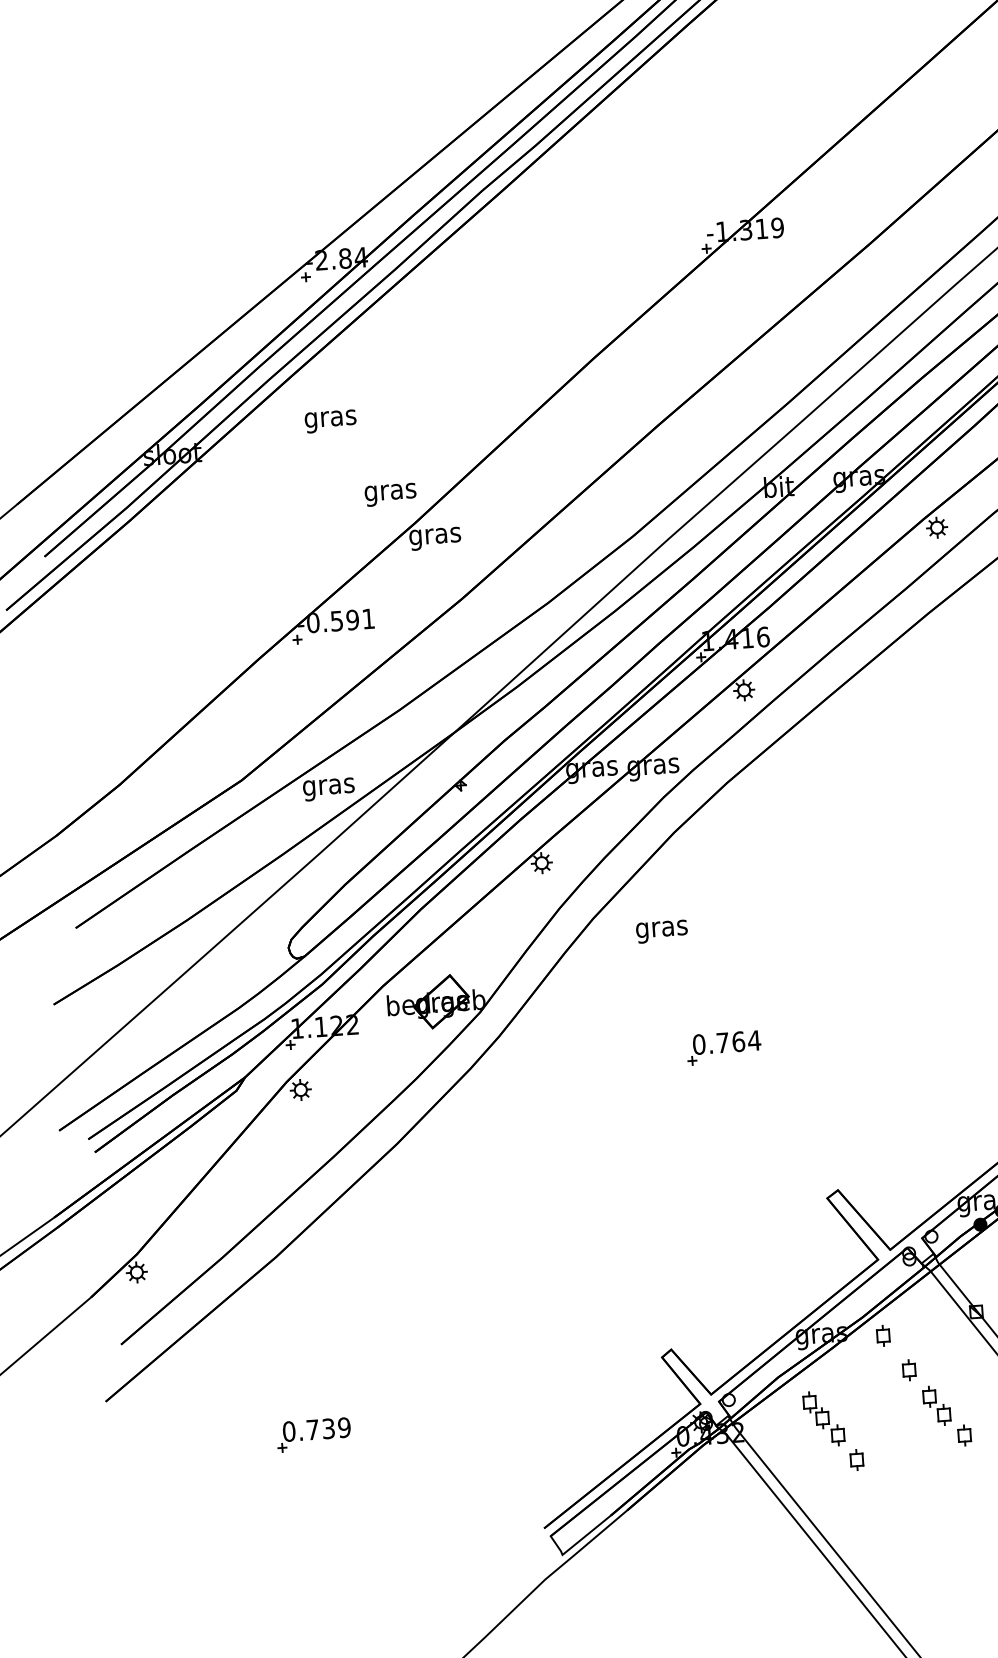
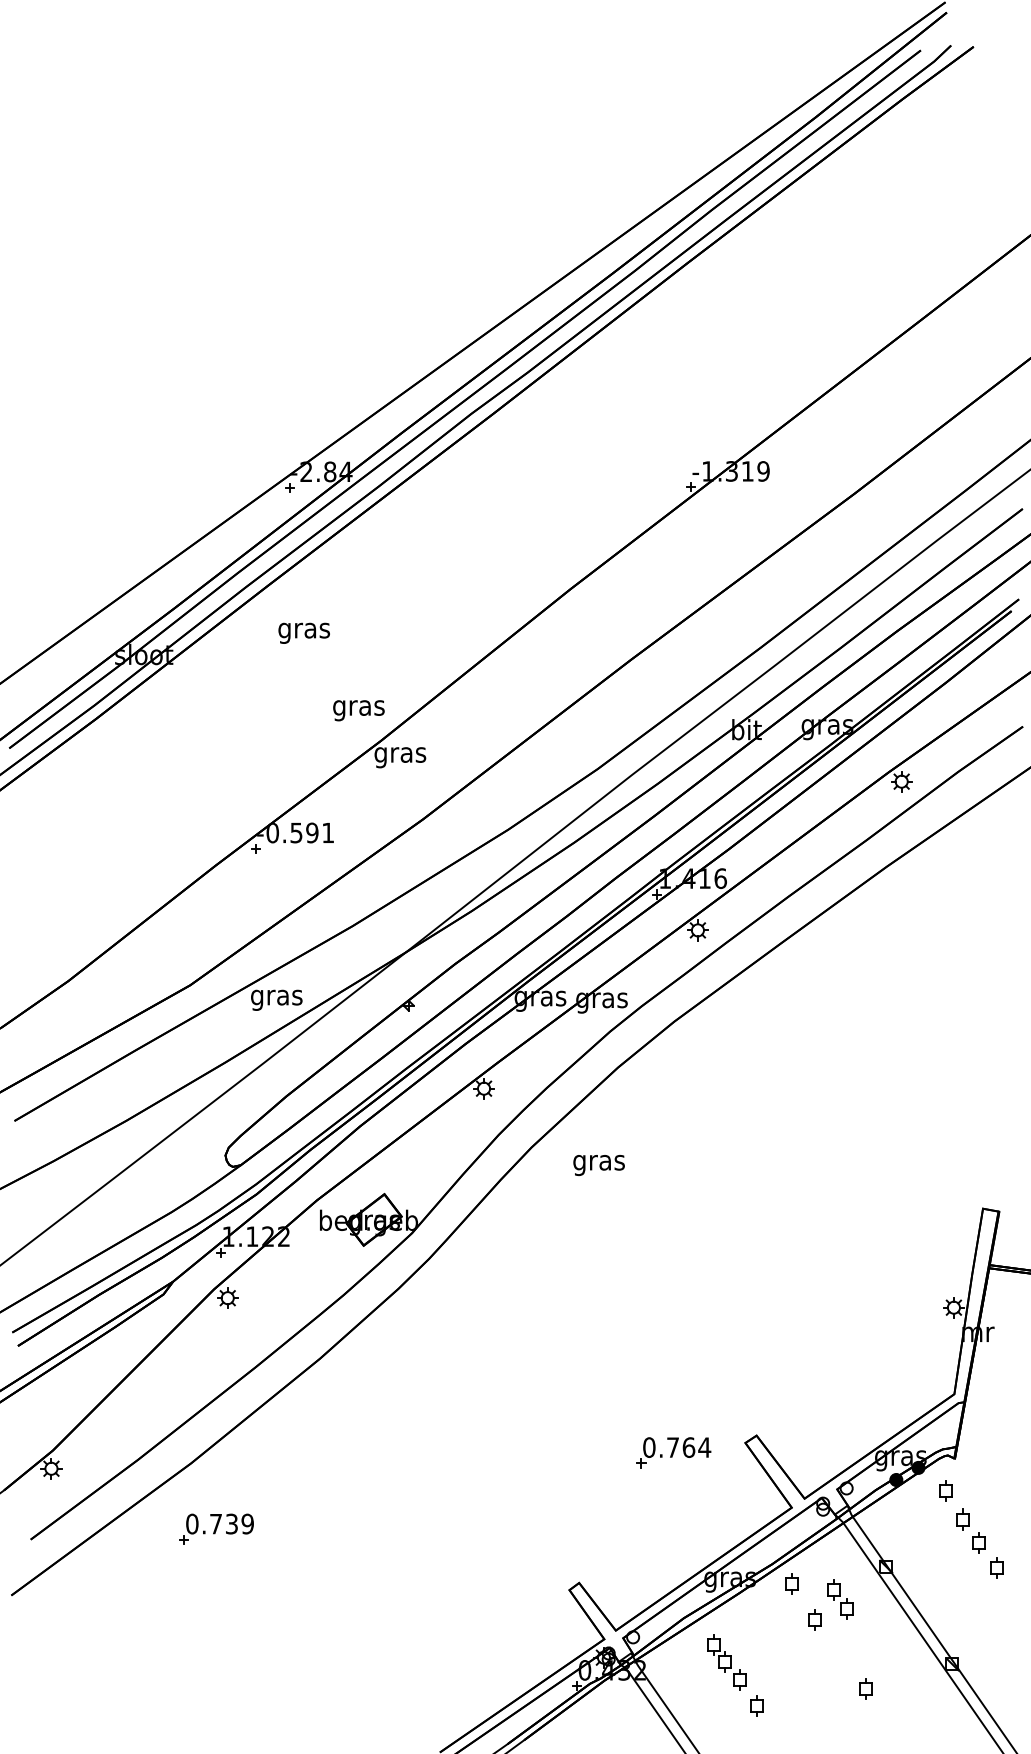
part: (723, 1047) -> (673, 1452), moved
part: (937, 1405) -> (840, 1599), moved
part: (313, 1434) -> (216, 1528), moved

